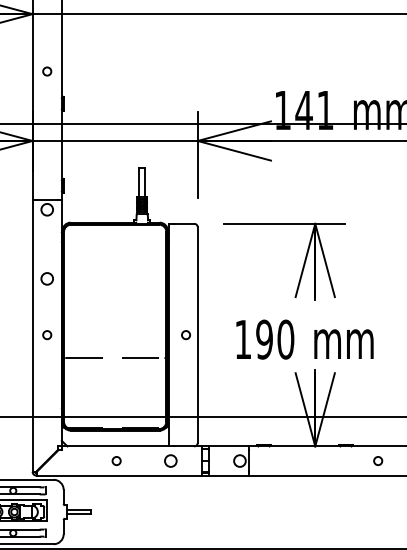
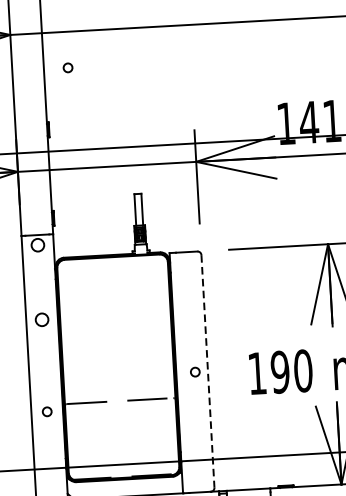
circle: (47, 71) -> (68, 67), moved
circle: (47, 335) -> (47, 412), moved
line: (197, 335) -> (207, 371), solid -> dashed

